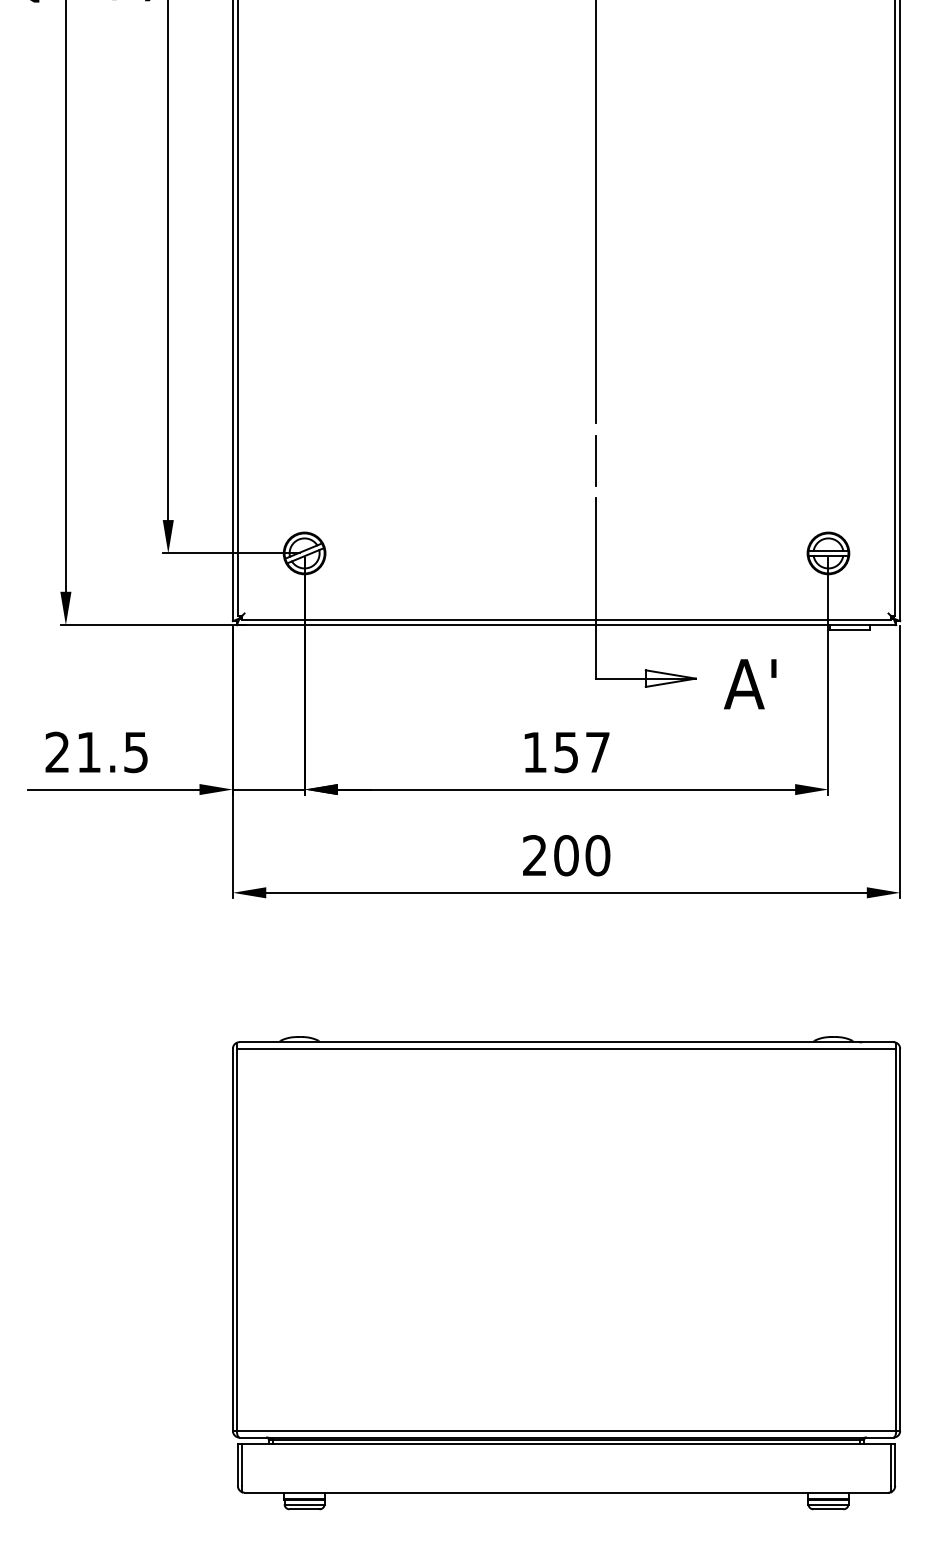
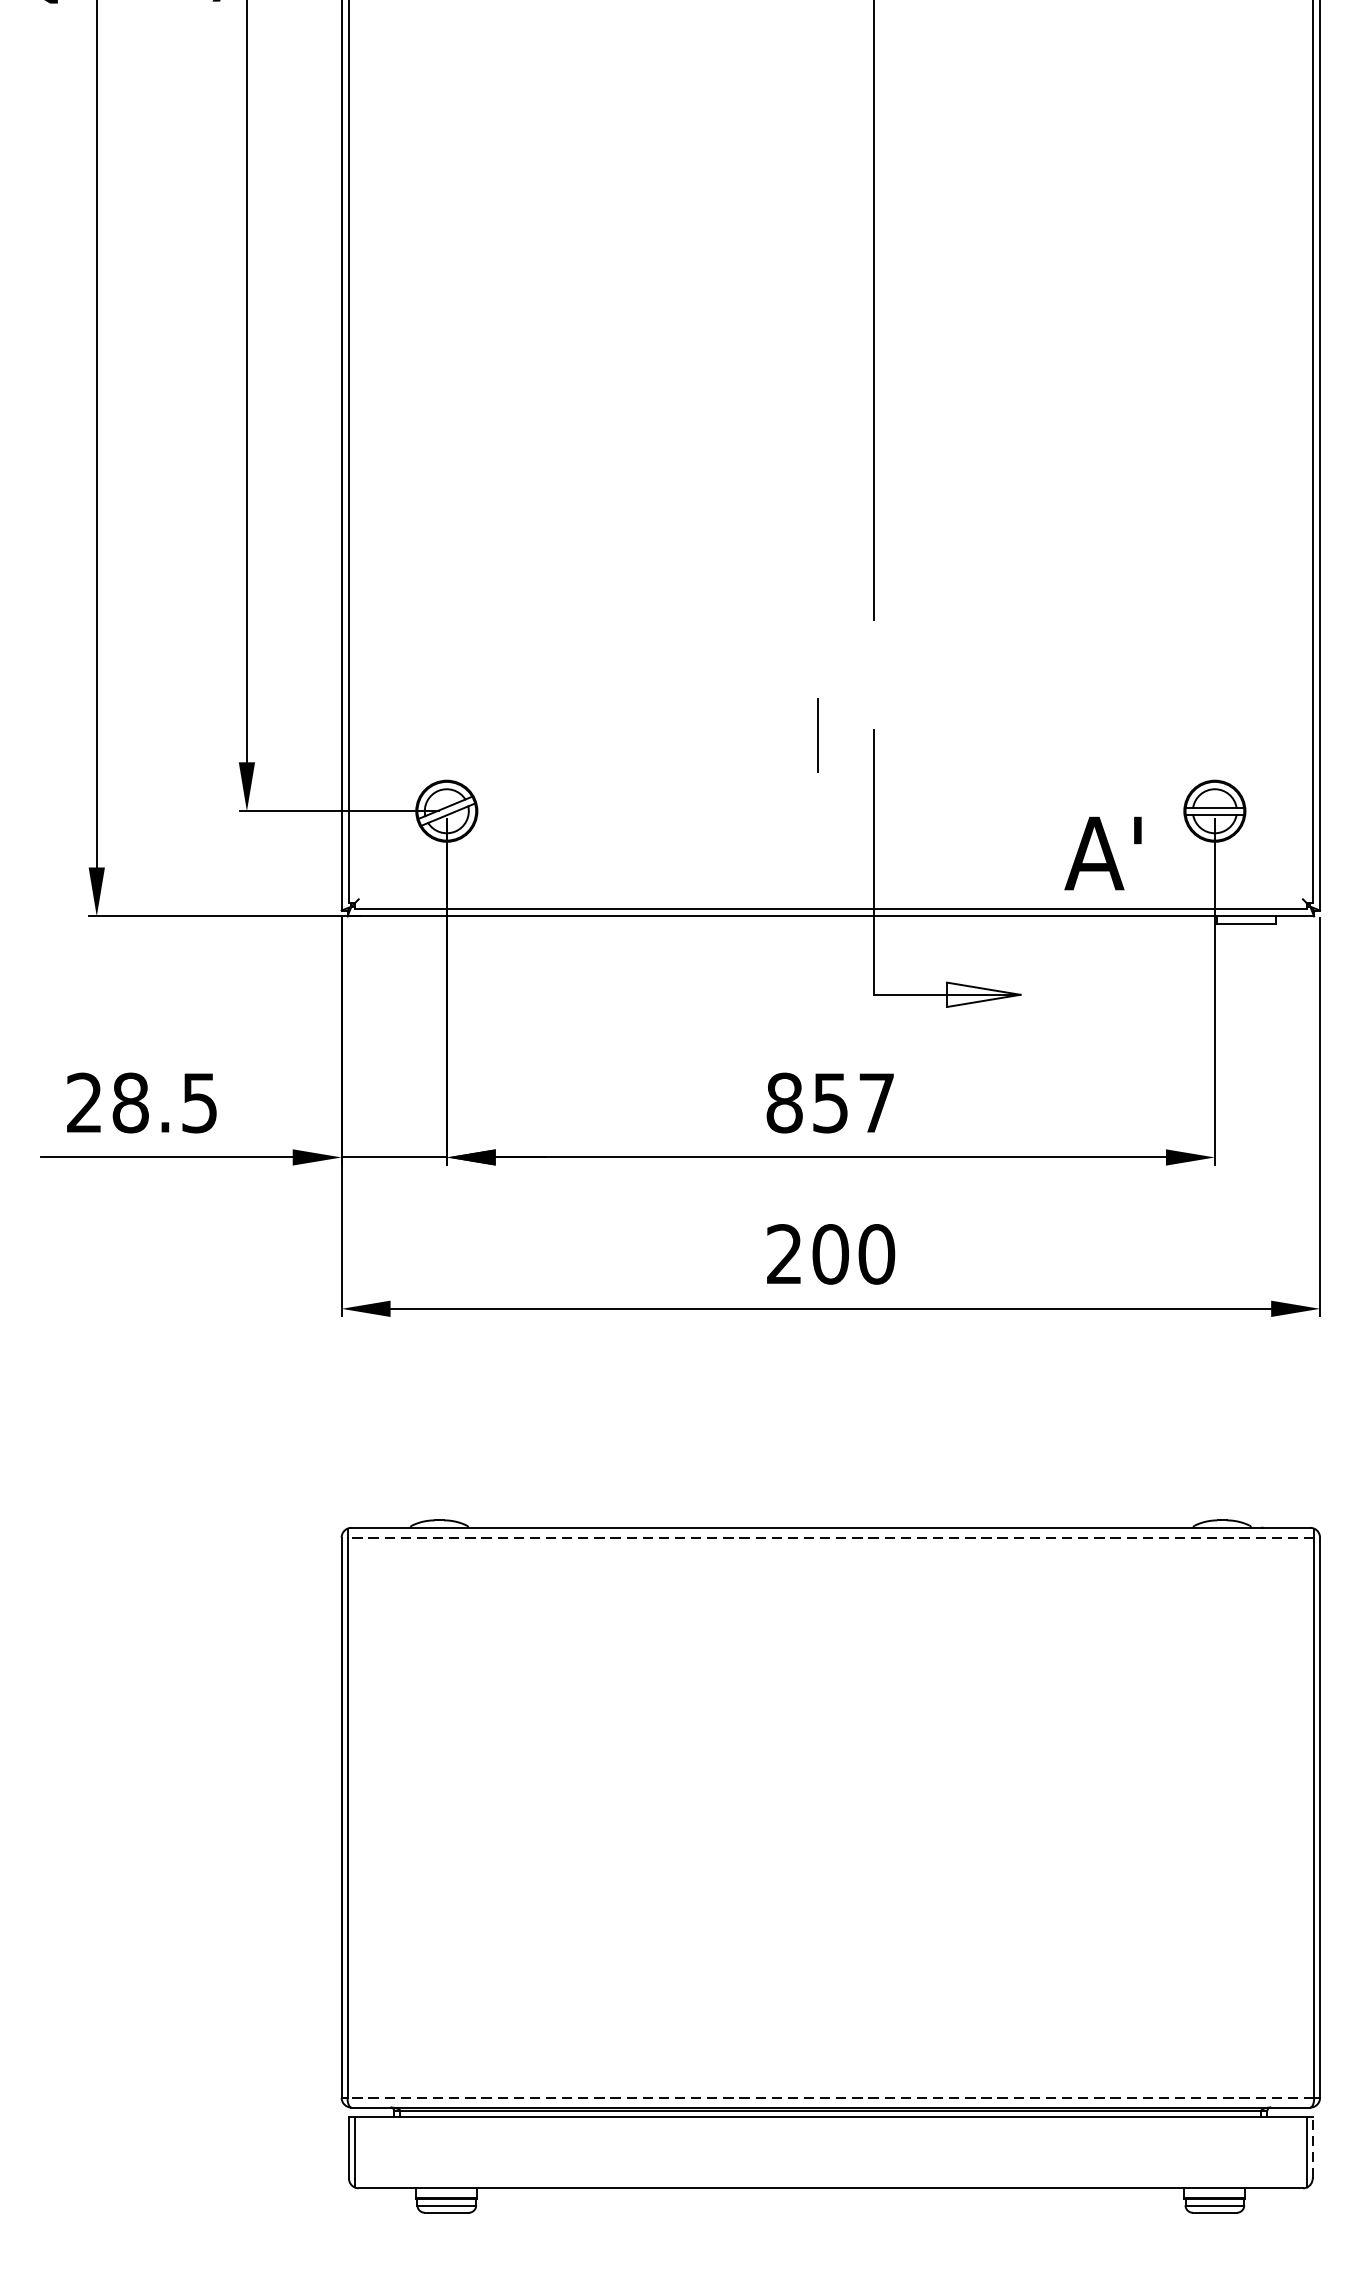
line: (595, 460) -> (817, 735), moved
text: (750, 684) -> (1103, 853), moved
text: (88, 752) -> (129, 1103), 21.5 -> 28.5
text: (534, 752) -> (783, 1103), 157 -> 857
line: (566, 1048) -> (830, 1537), solid -> dashed
line: (566, 1430) -> (830, 2097), solid -> dashed
line: (895, 1465) -> (1313, 2148), solid -> dashed

